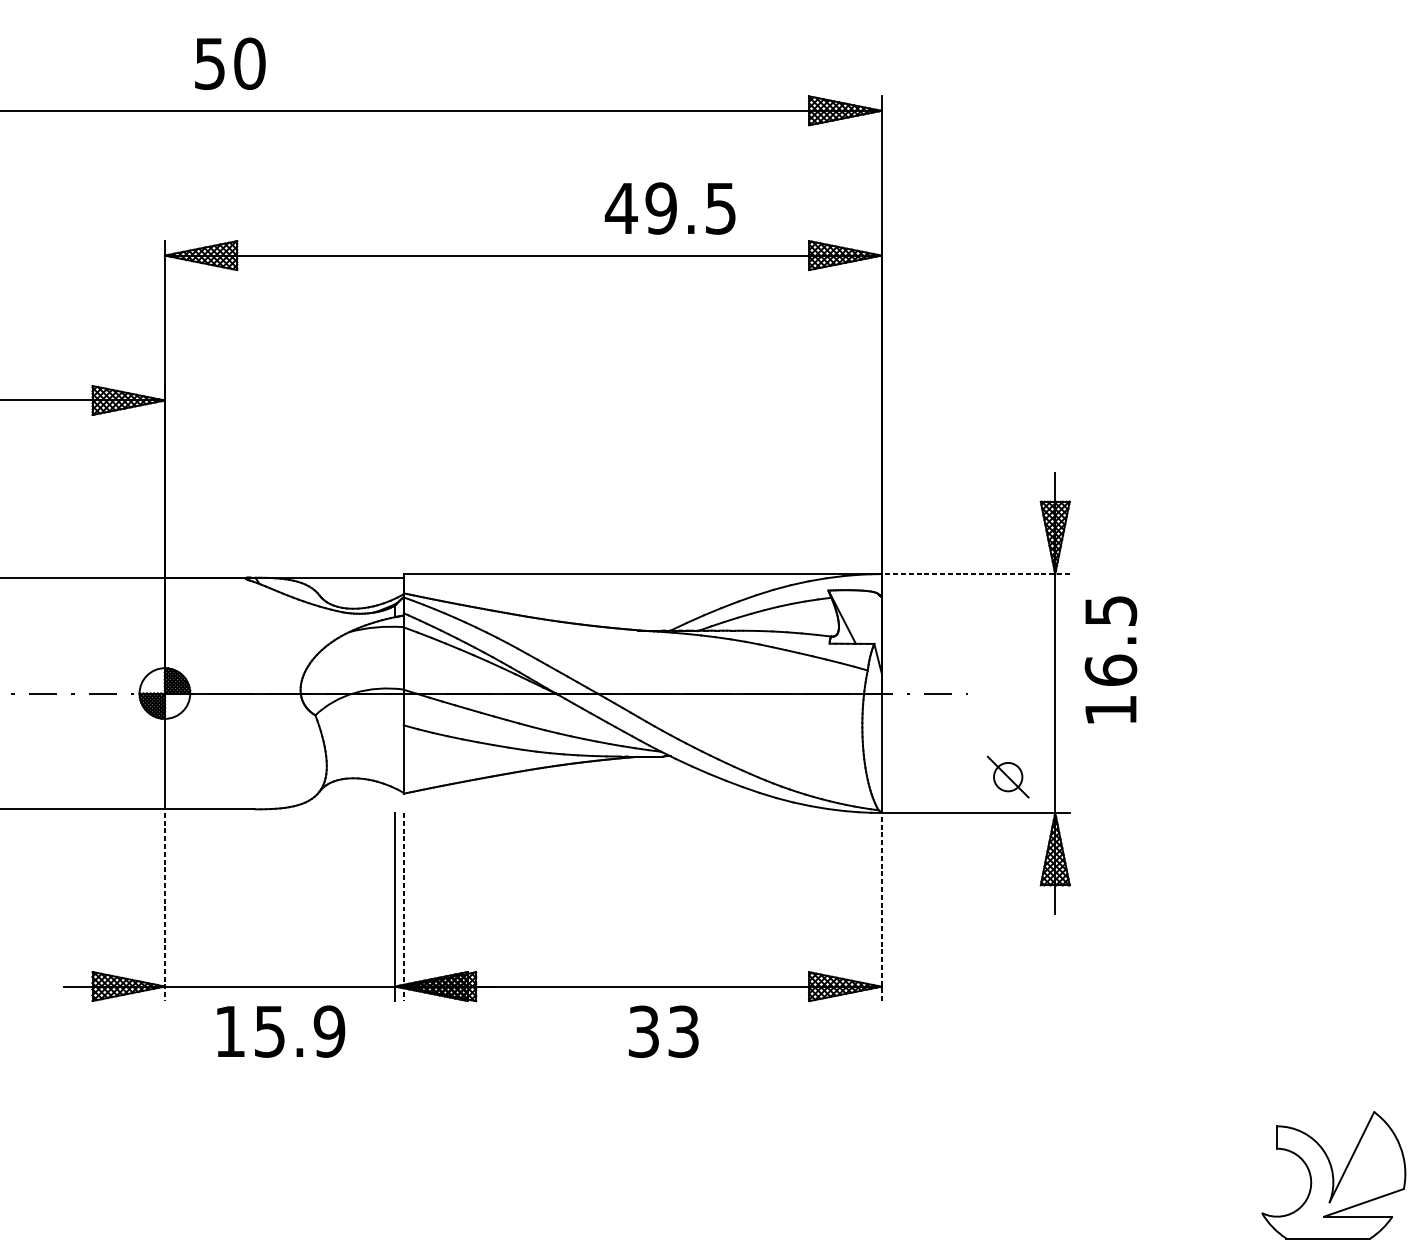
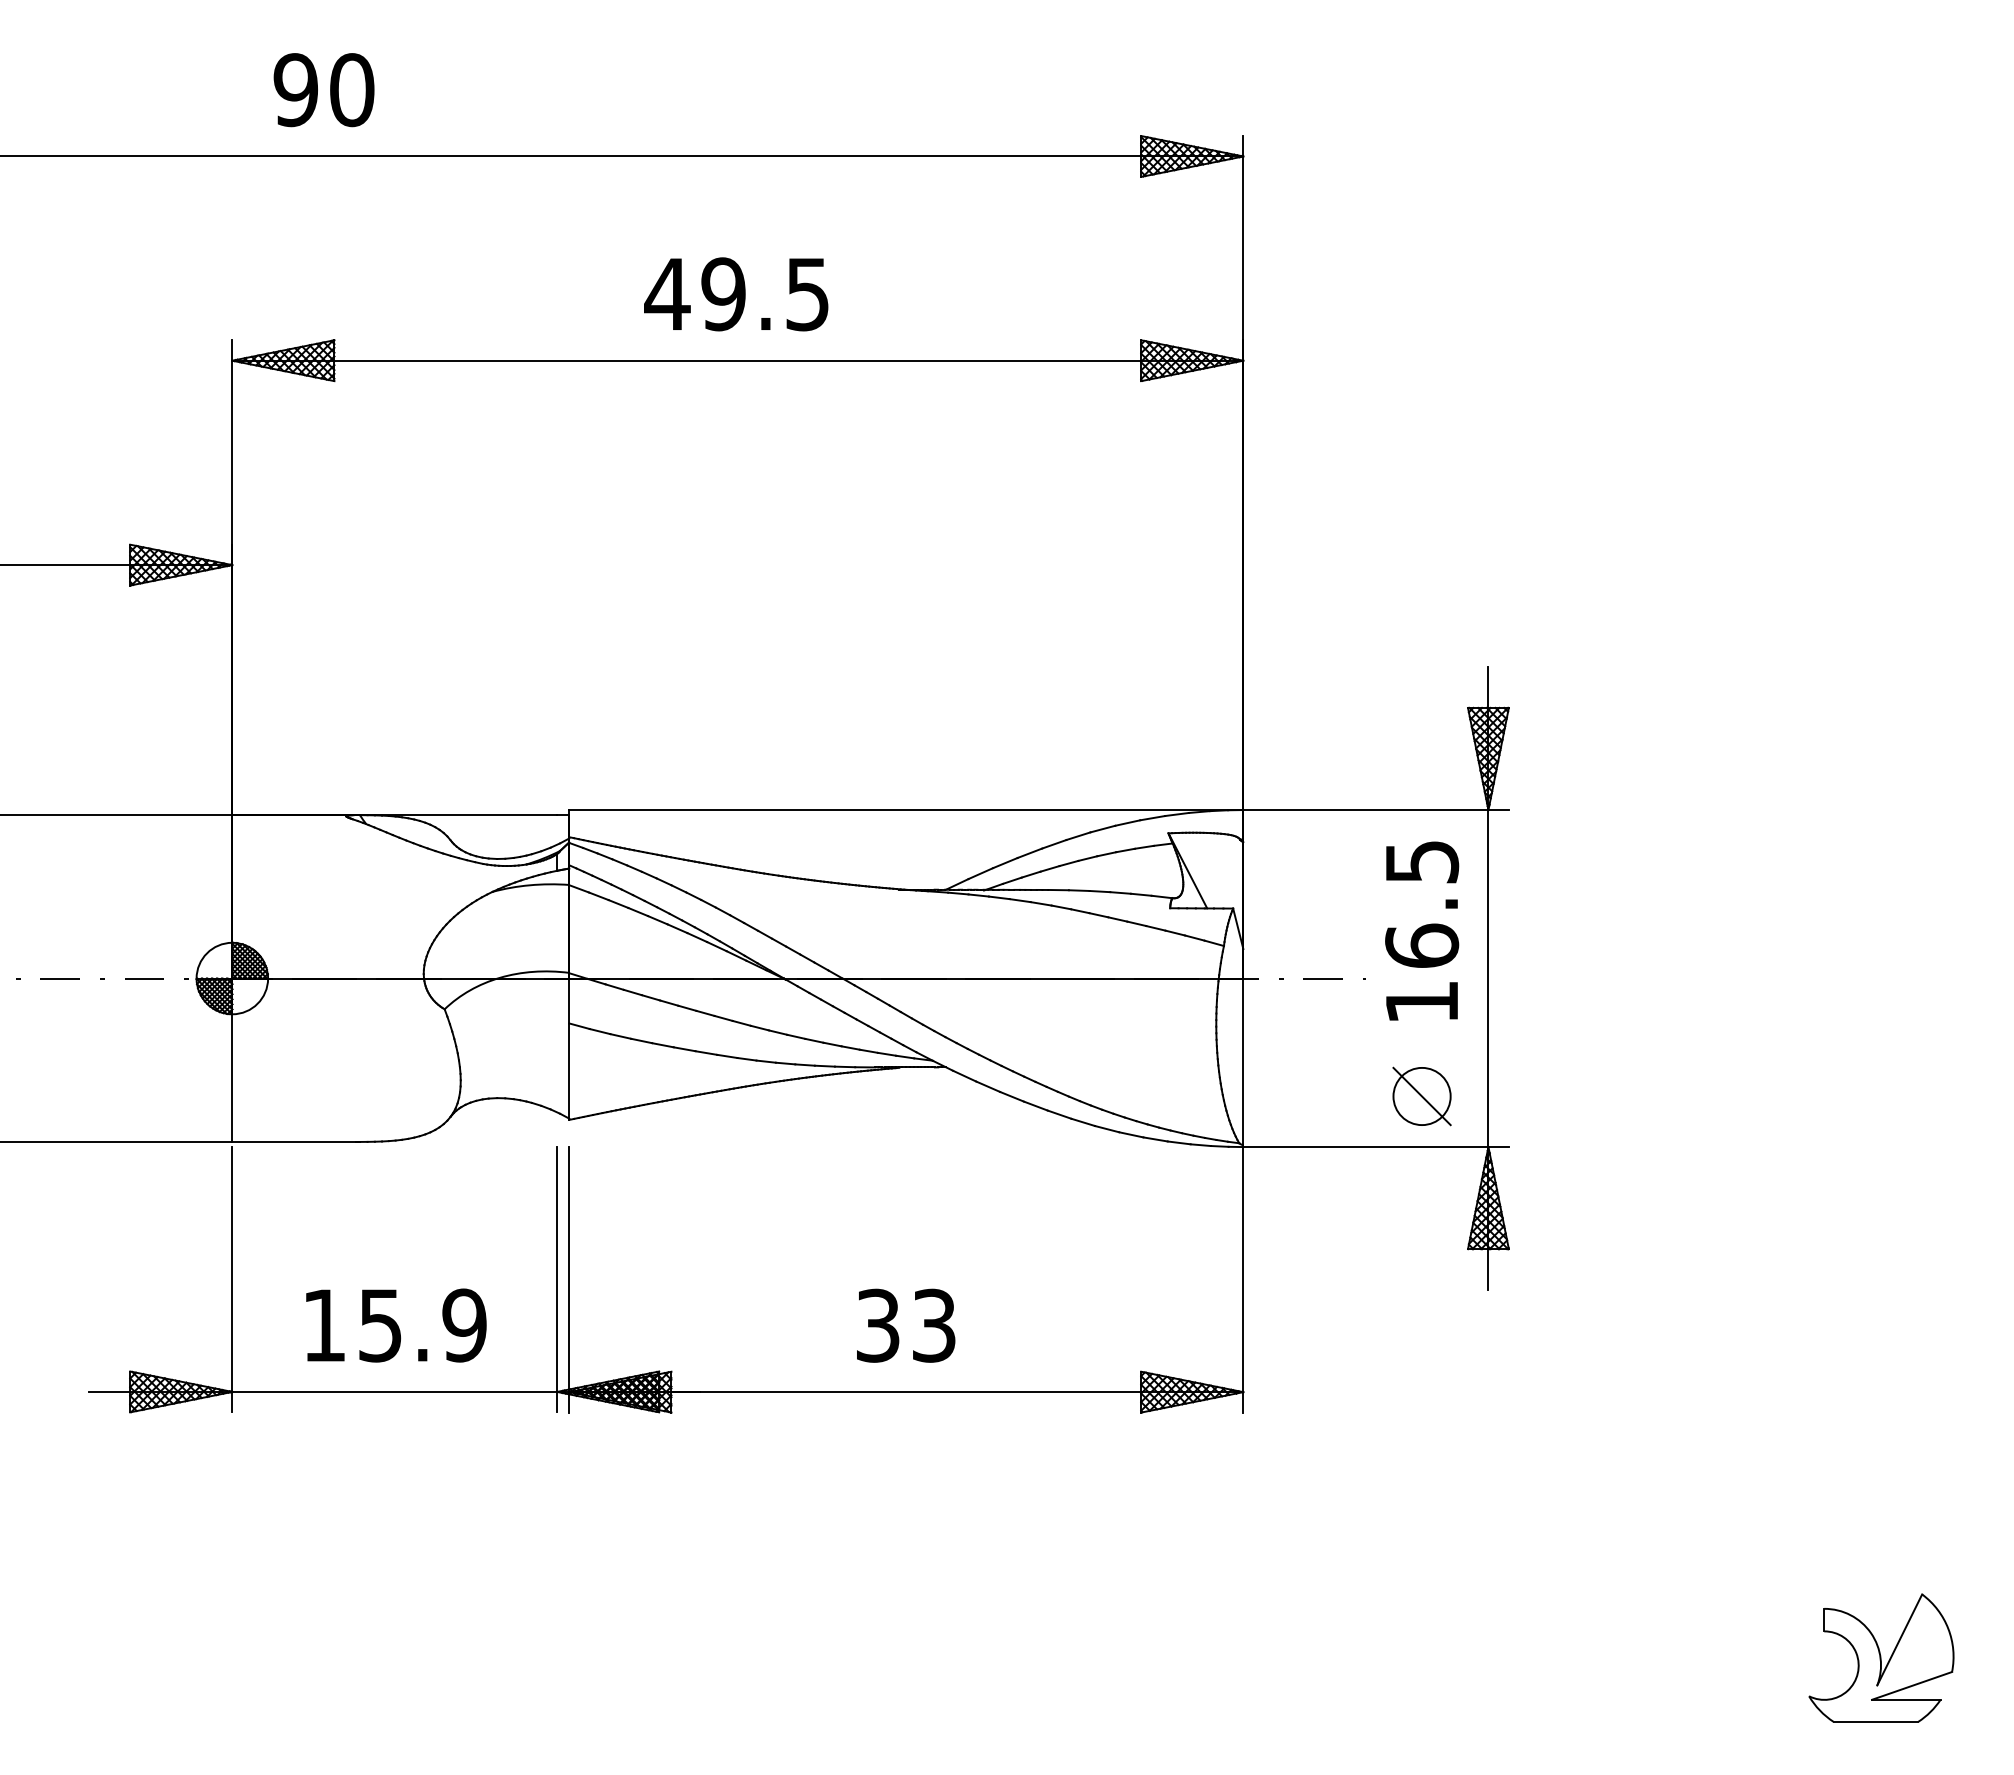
text: (209, 63) -> (295, 89), 50 -> 90
text: (670, 208) -> (736, 294), moved
line: (975, 574) -> (1376, 810), dashed -> solid
text: (1111, 659) -> (1422, 930), moved
circle: (1007, 777) -> (1421, 1096), size x1.43
line: (165, 906) -> (232, 1279), dashed -> solid
line: (403, 906) -> (569, 1279), dashed -> solid
line: (881, 906) -> (1243, 1279), dashed -> solid
text: (281, 1031) -> (396, 1325), moved
text: (664, 1031) -> (906, 1325), moved
part: (1333, 1174) -> (1881, 1657), size x0.71

